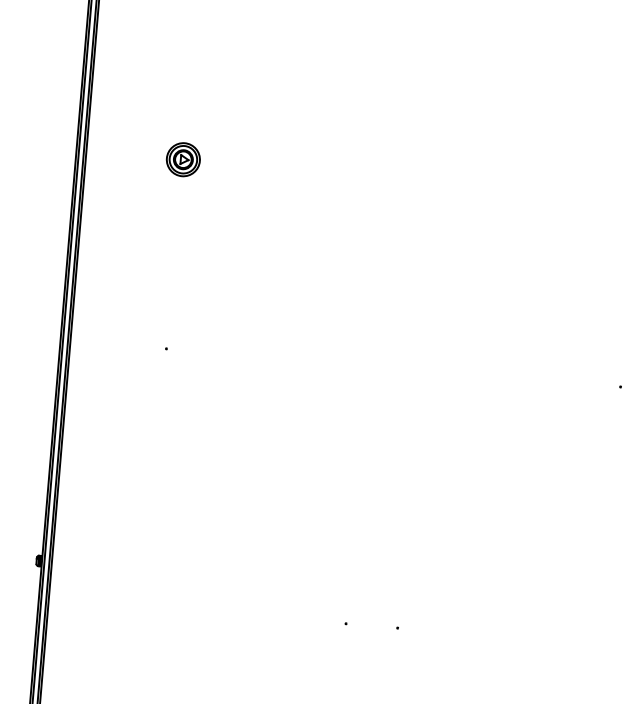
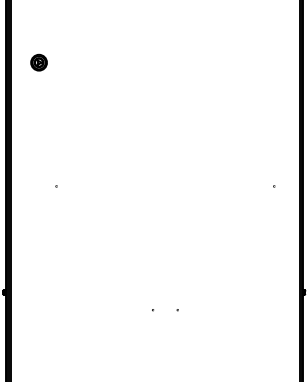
part: (182, 159) -> (38, 62), moved

